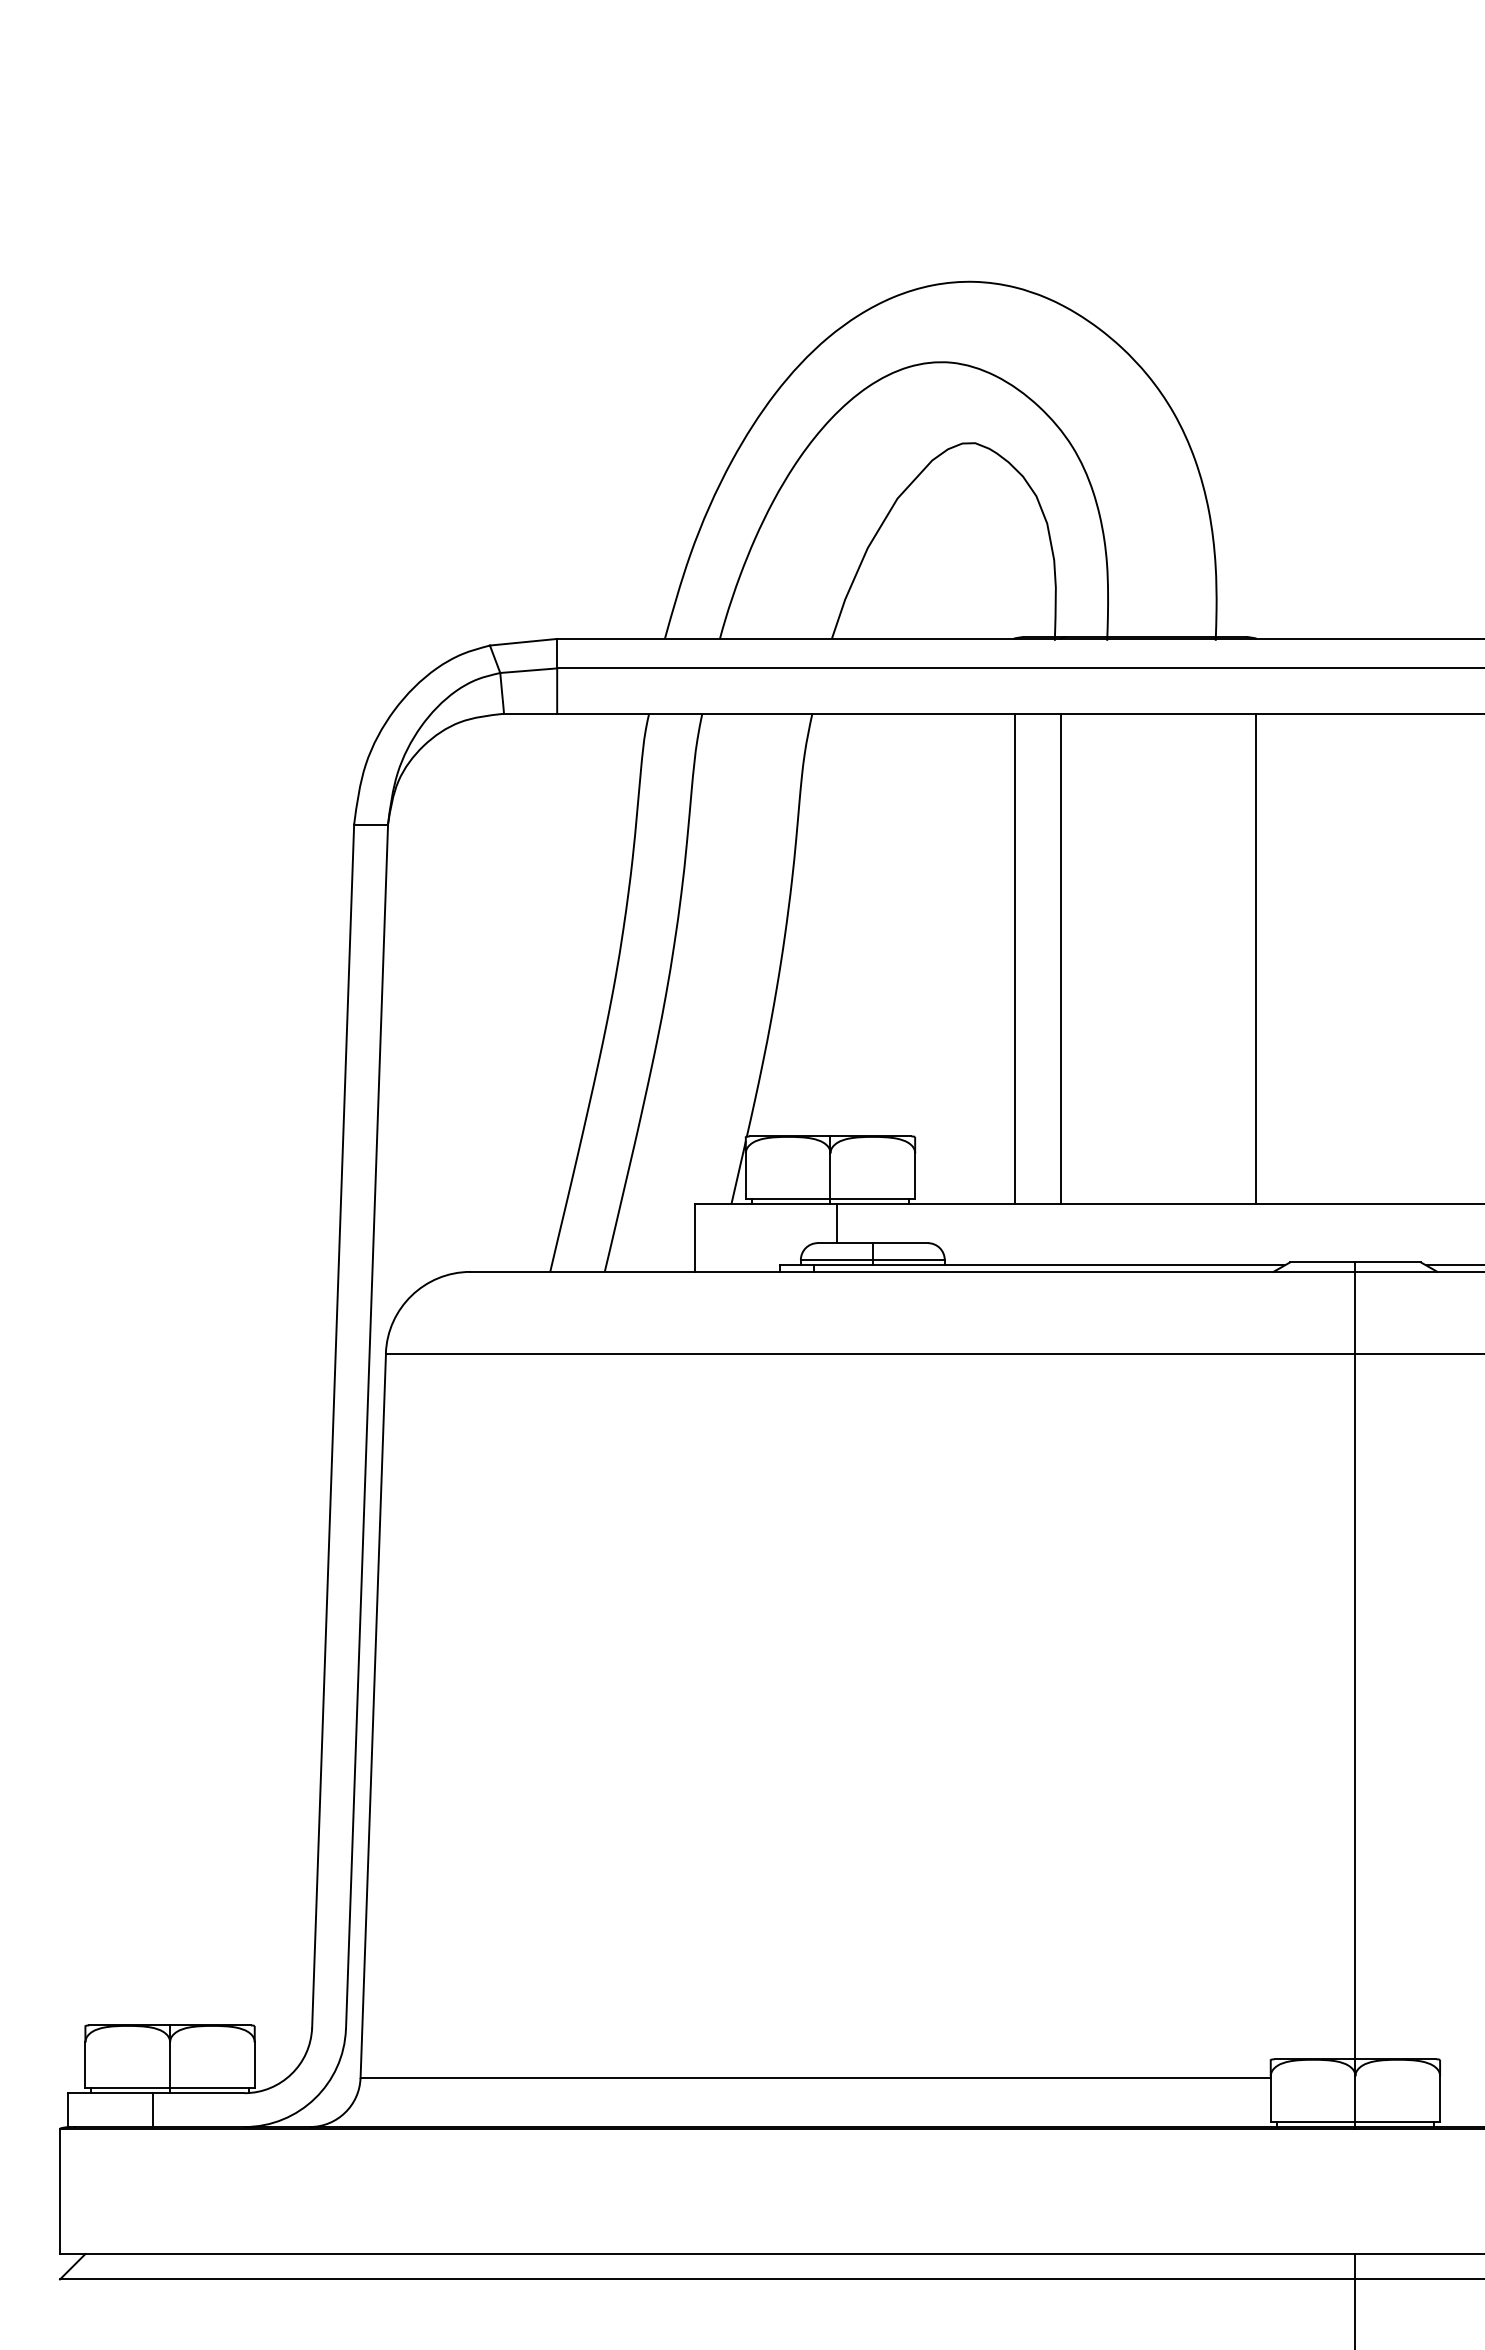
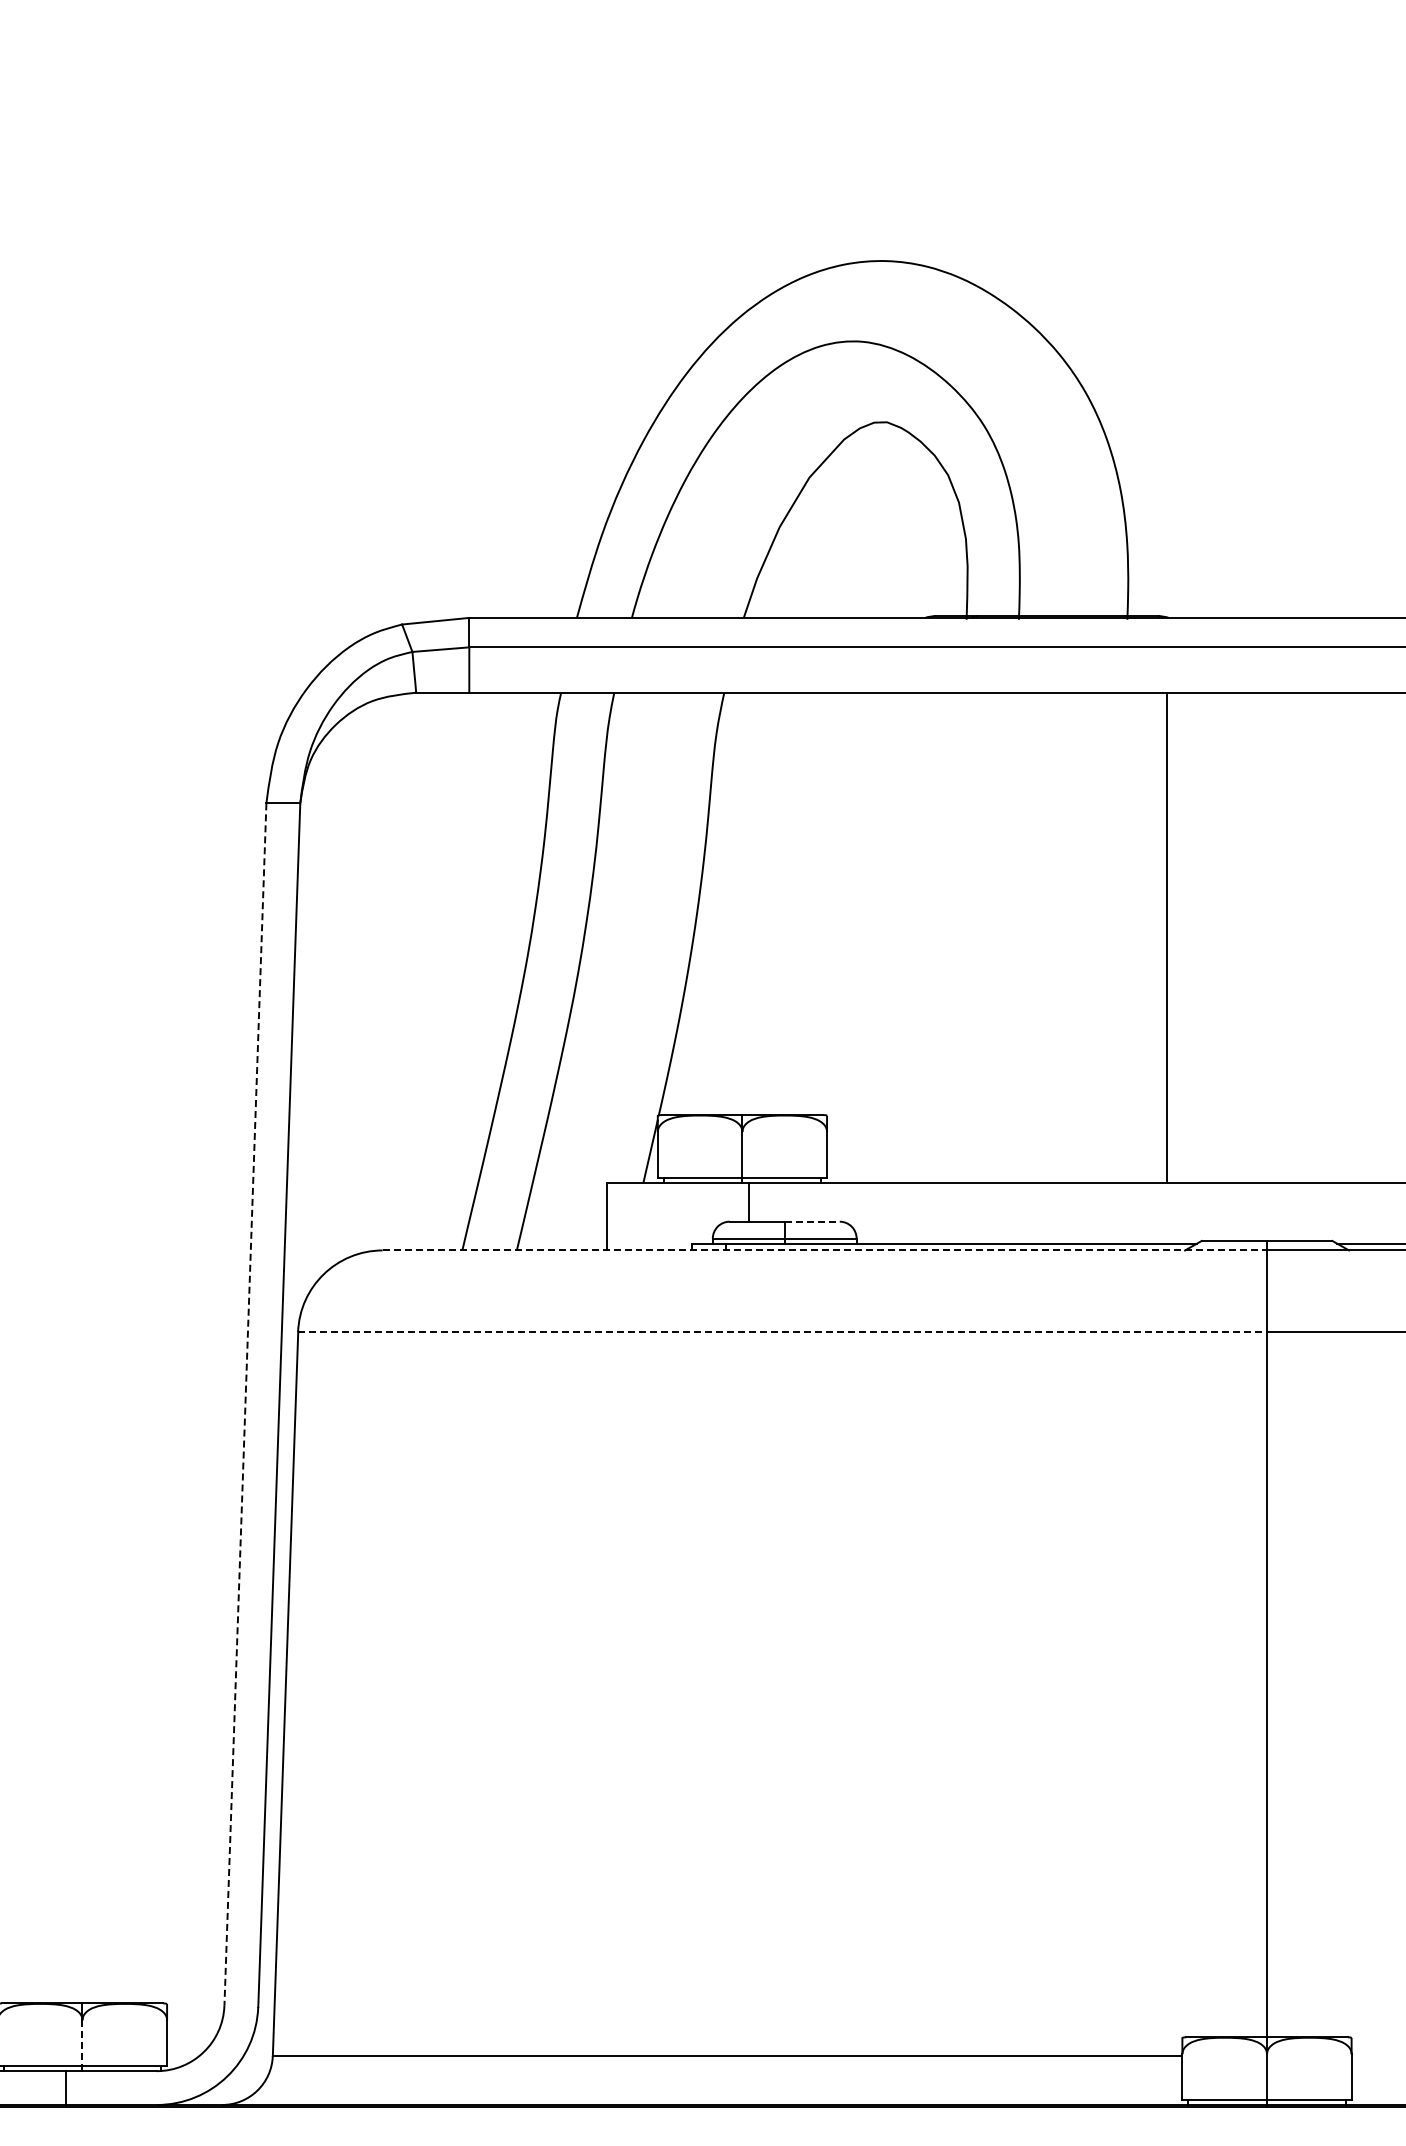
line: (1015, 958) -> (927, 937), removed
line: (1060, 958) -> (972, 937), removed
line: (900, 1243) -> (812, 1222), solid -> dashed
line: (913, 1271) -> (825, 1250), solid -> dashed
line: (870, 1353) -> (782, 1331), solid -> dashed
line: (333, 1426) -> (245, 1404), solid -> dashed
line: (170, 2065) -> (82, 2043), solid -> dashed

